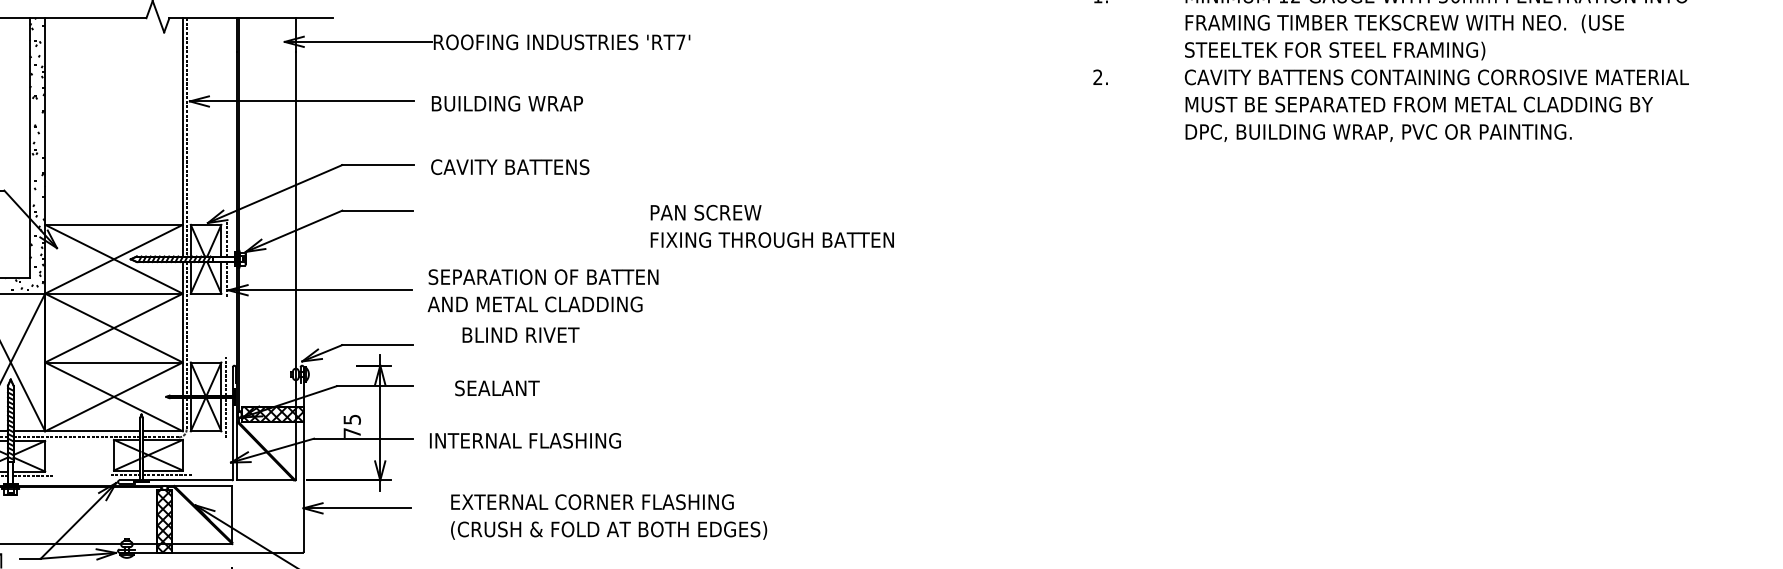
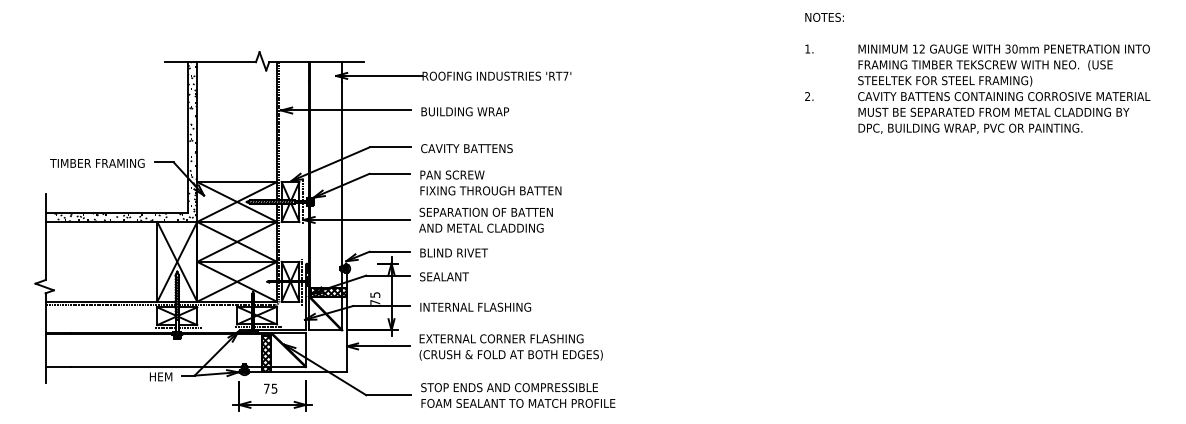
text: (771, 225) -> (490, 182), moved
text: (519, 334) -> (453, 252), moved
text: (497, 387) -> (444, 276), moved
text: (607, 517) -> (510, 347), moved

